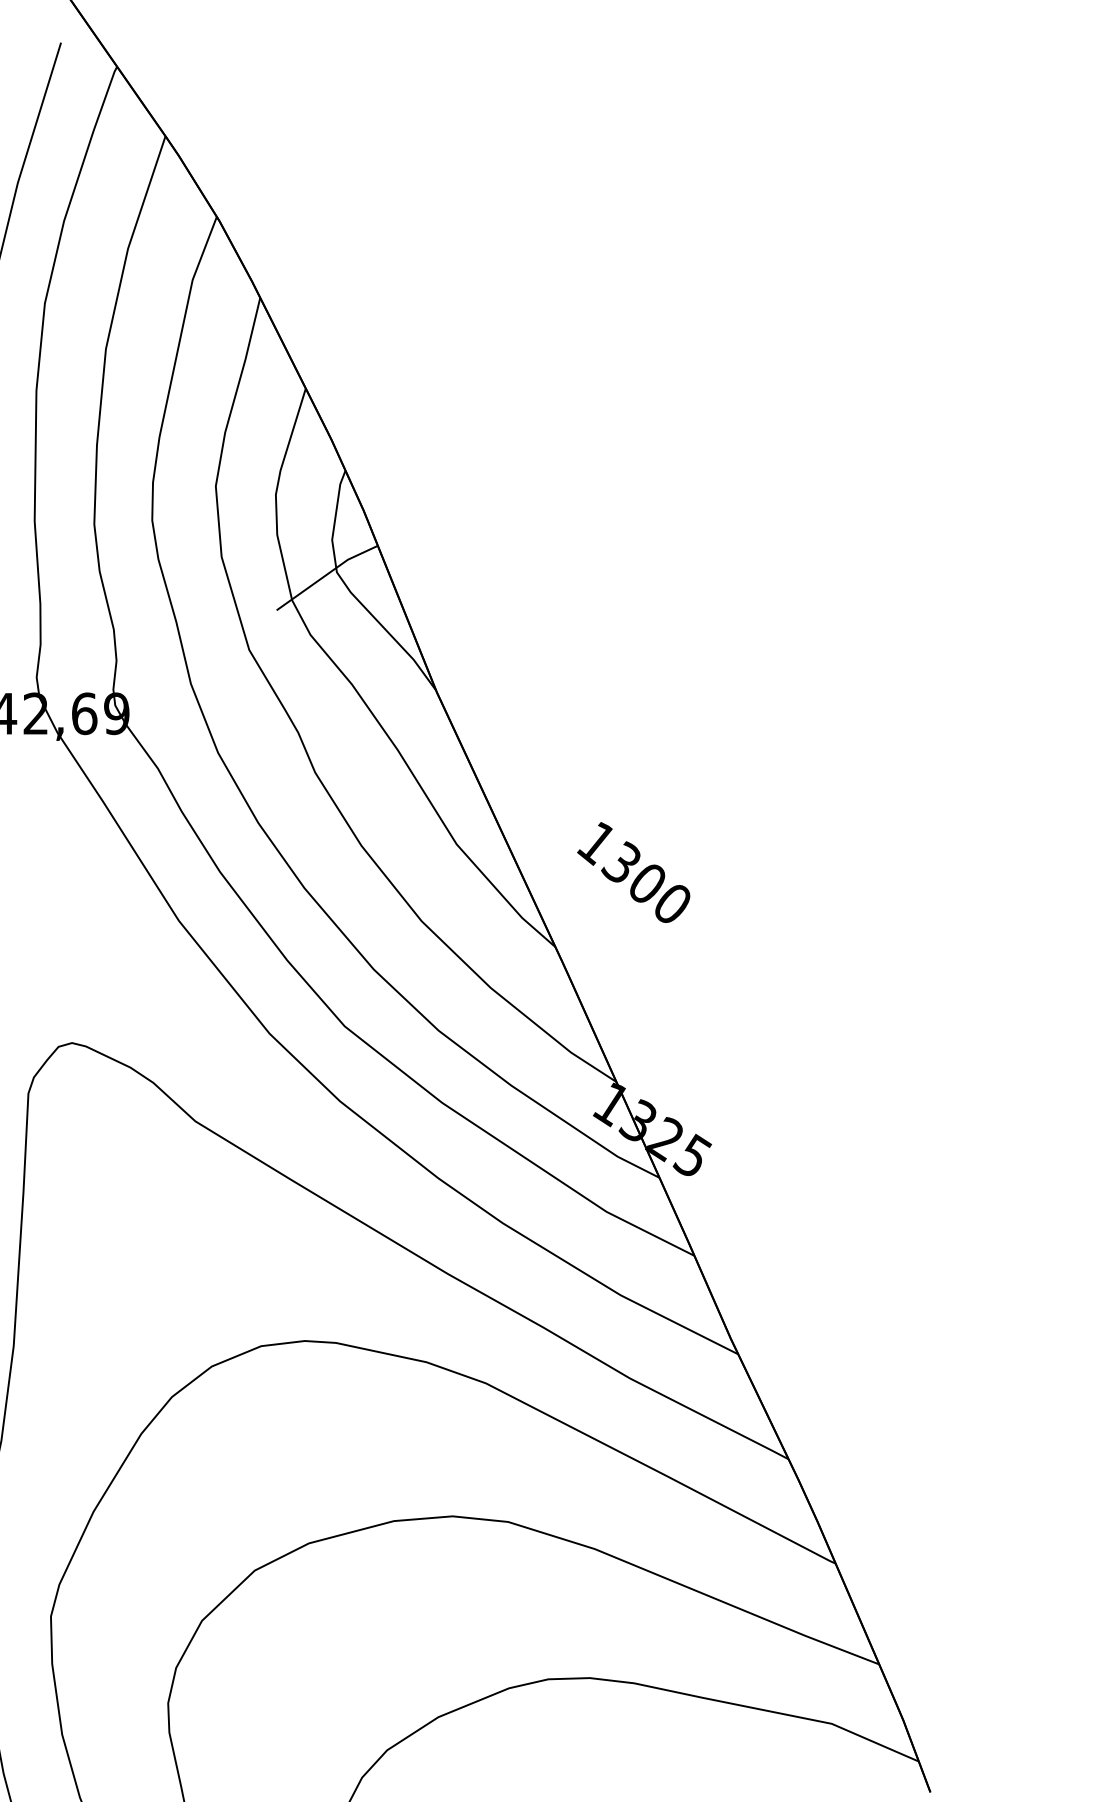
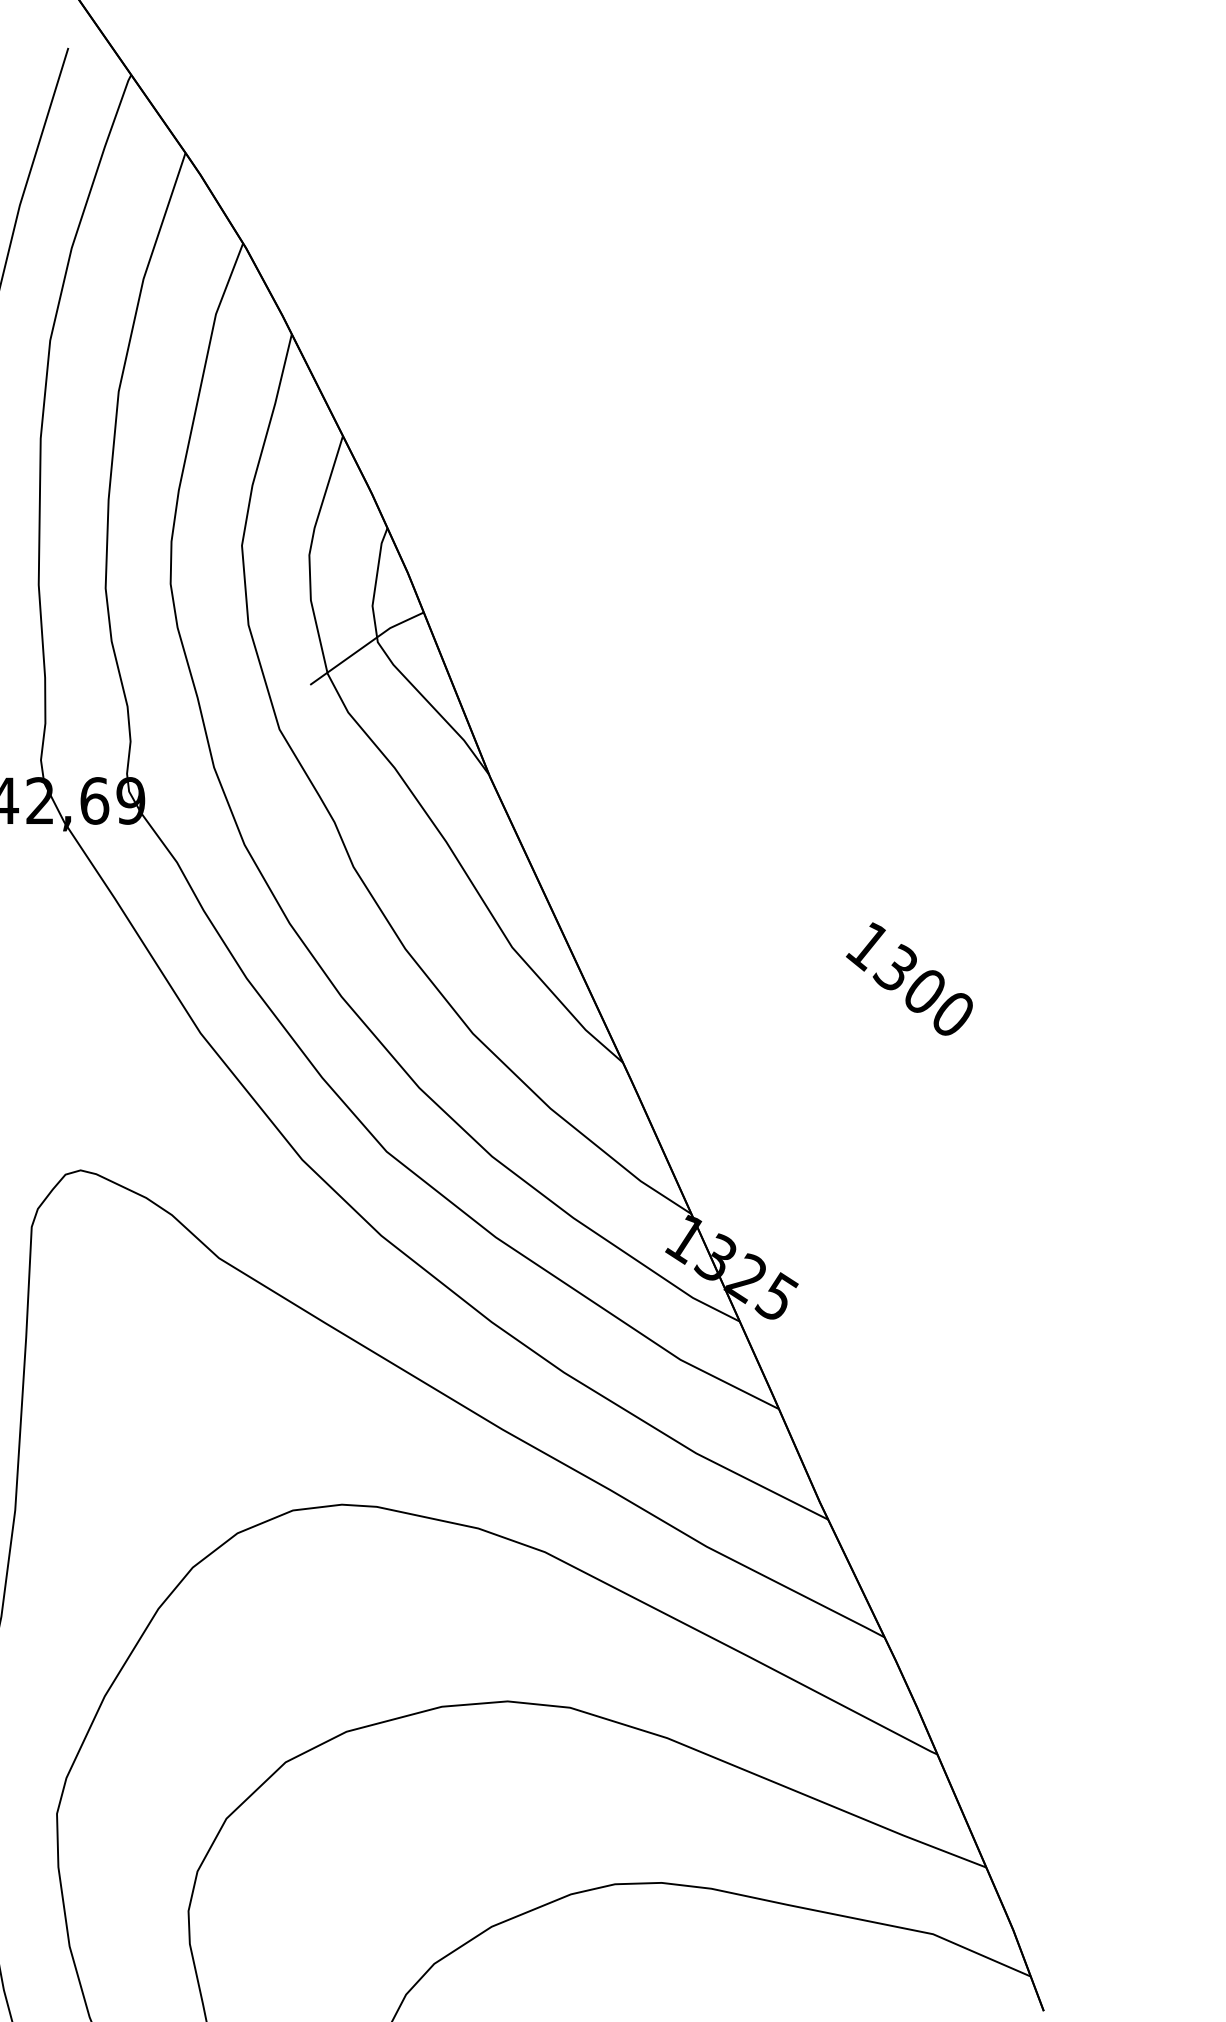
text: (633, 872) -> (909, 979), moved

